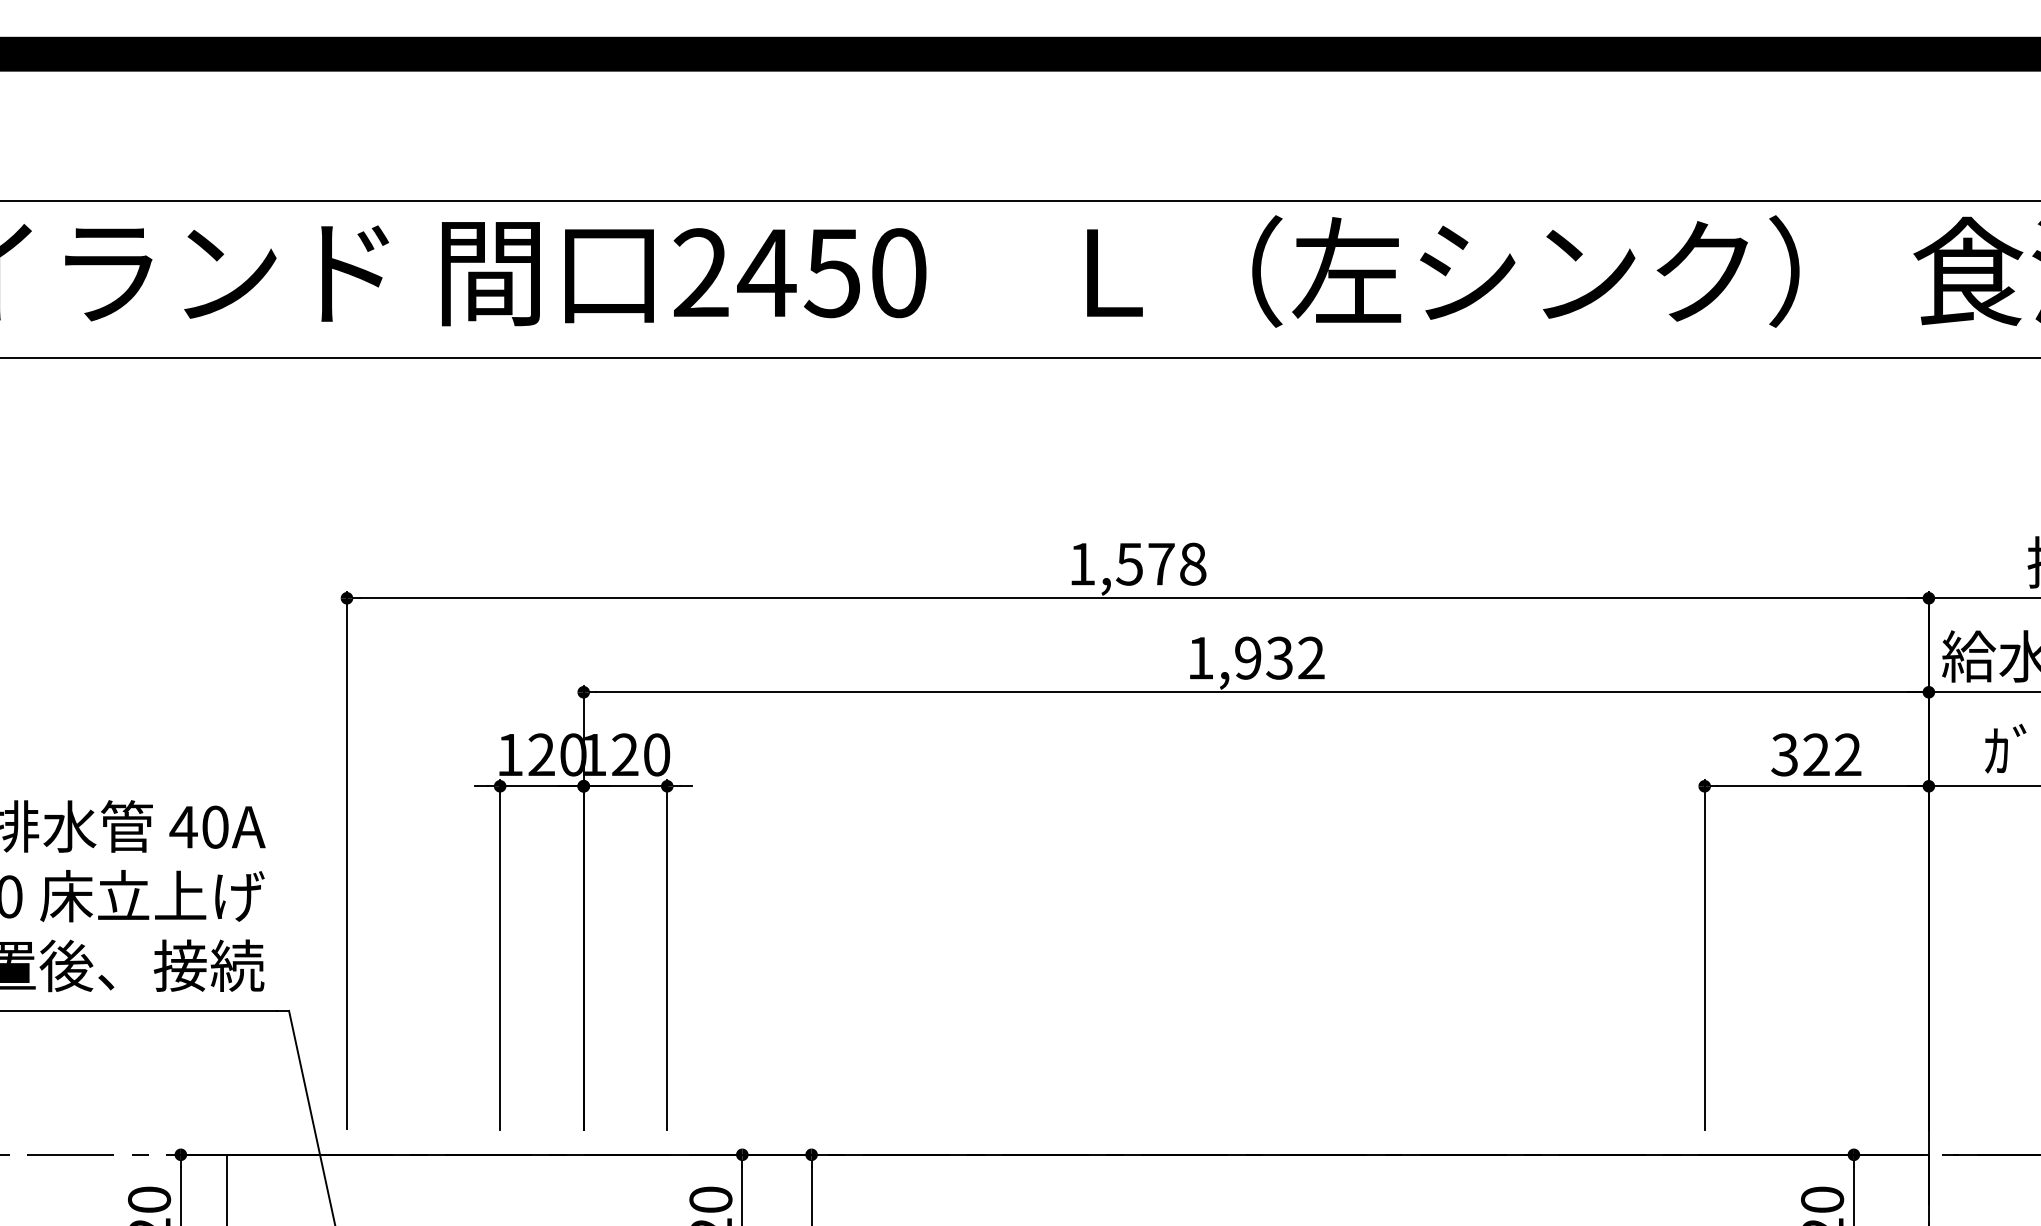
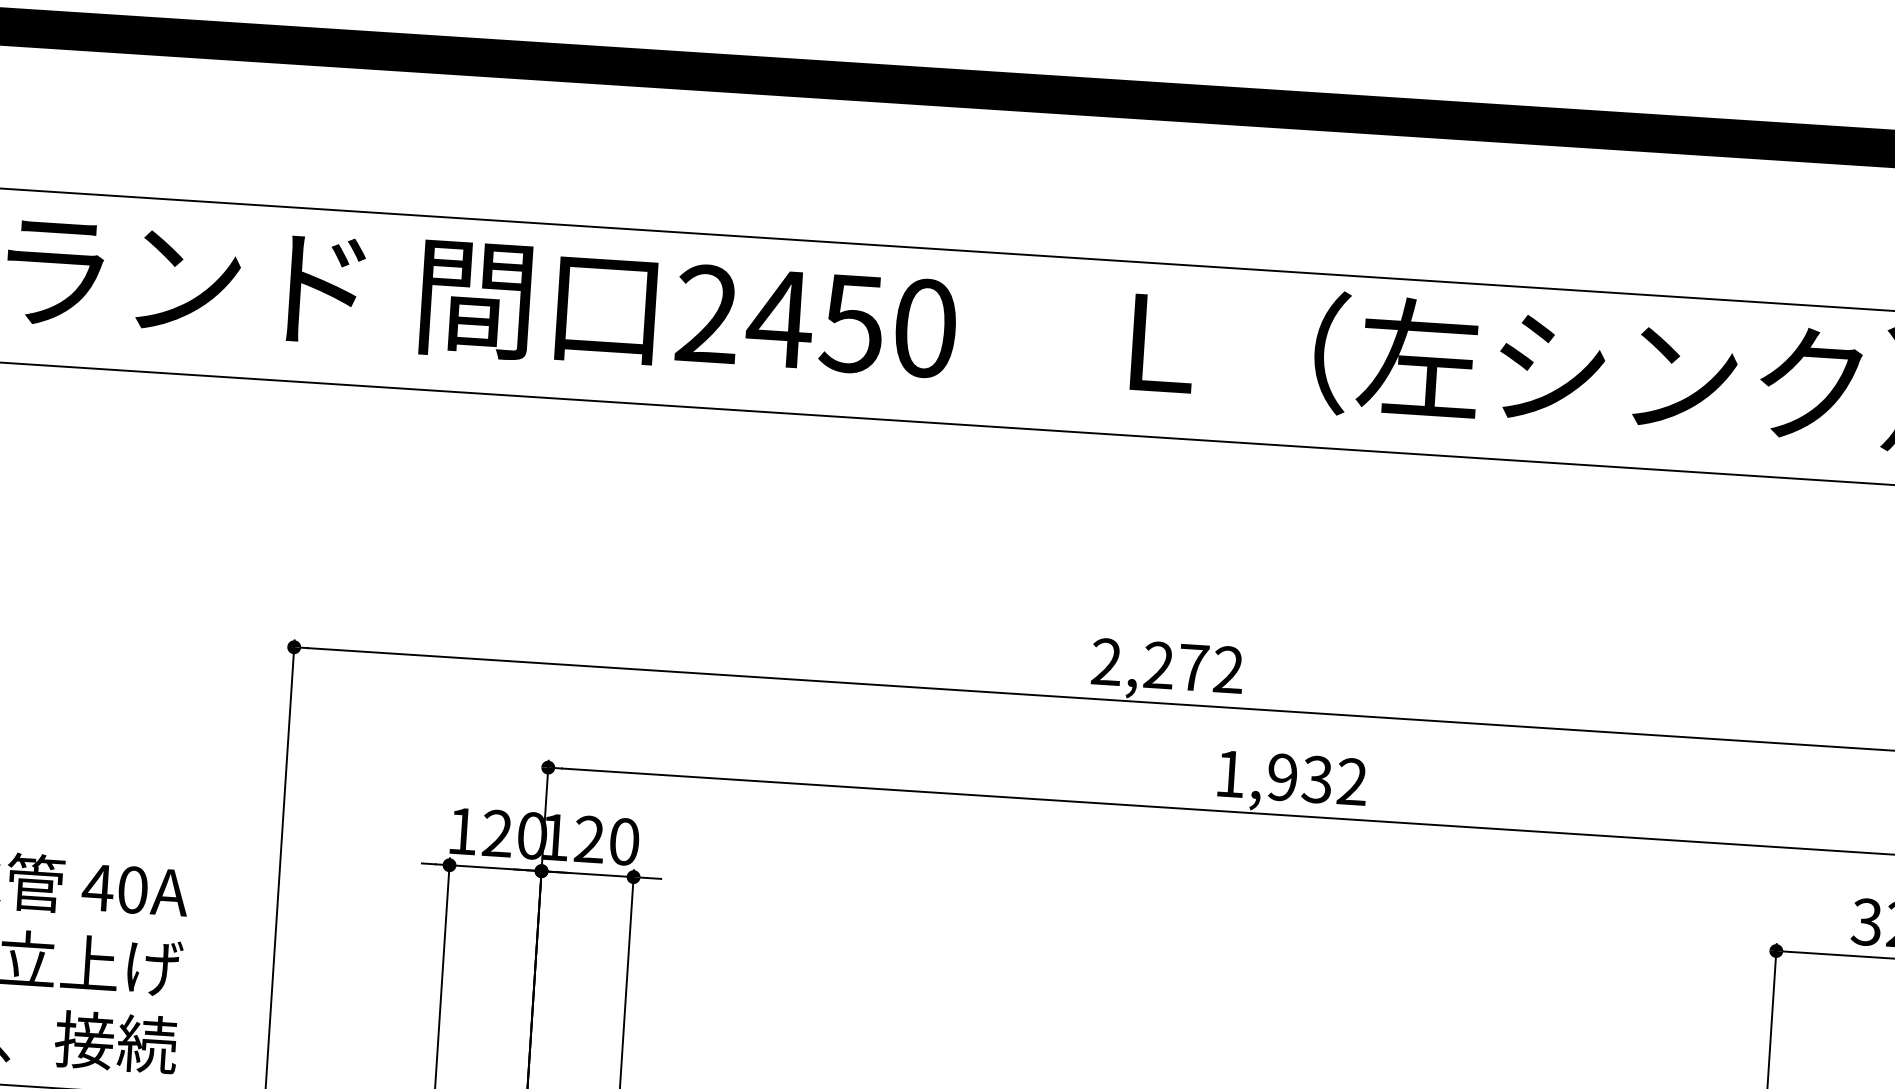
text: (1137, 563) -> (1167, 665), 1,578 -> 2,272

